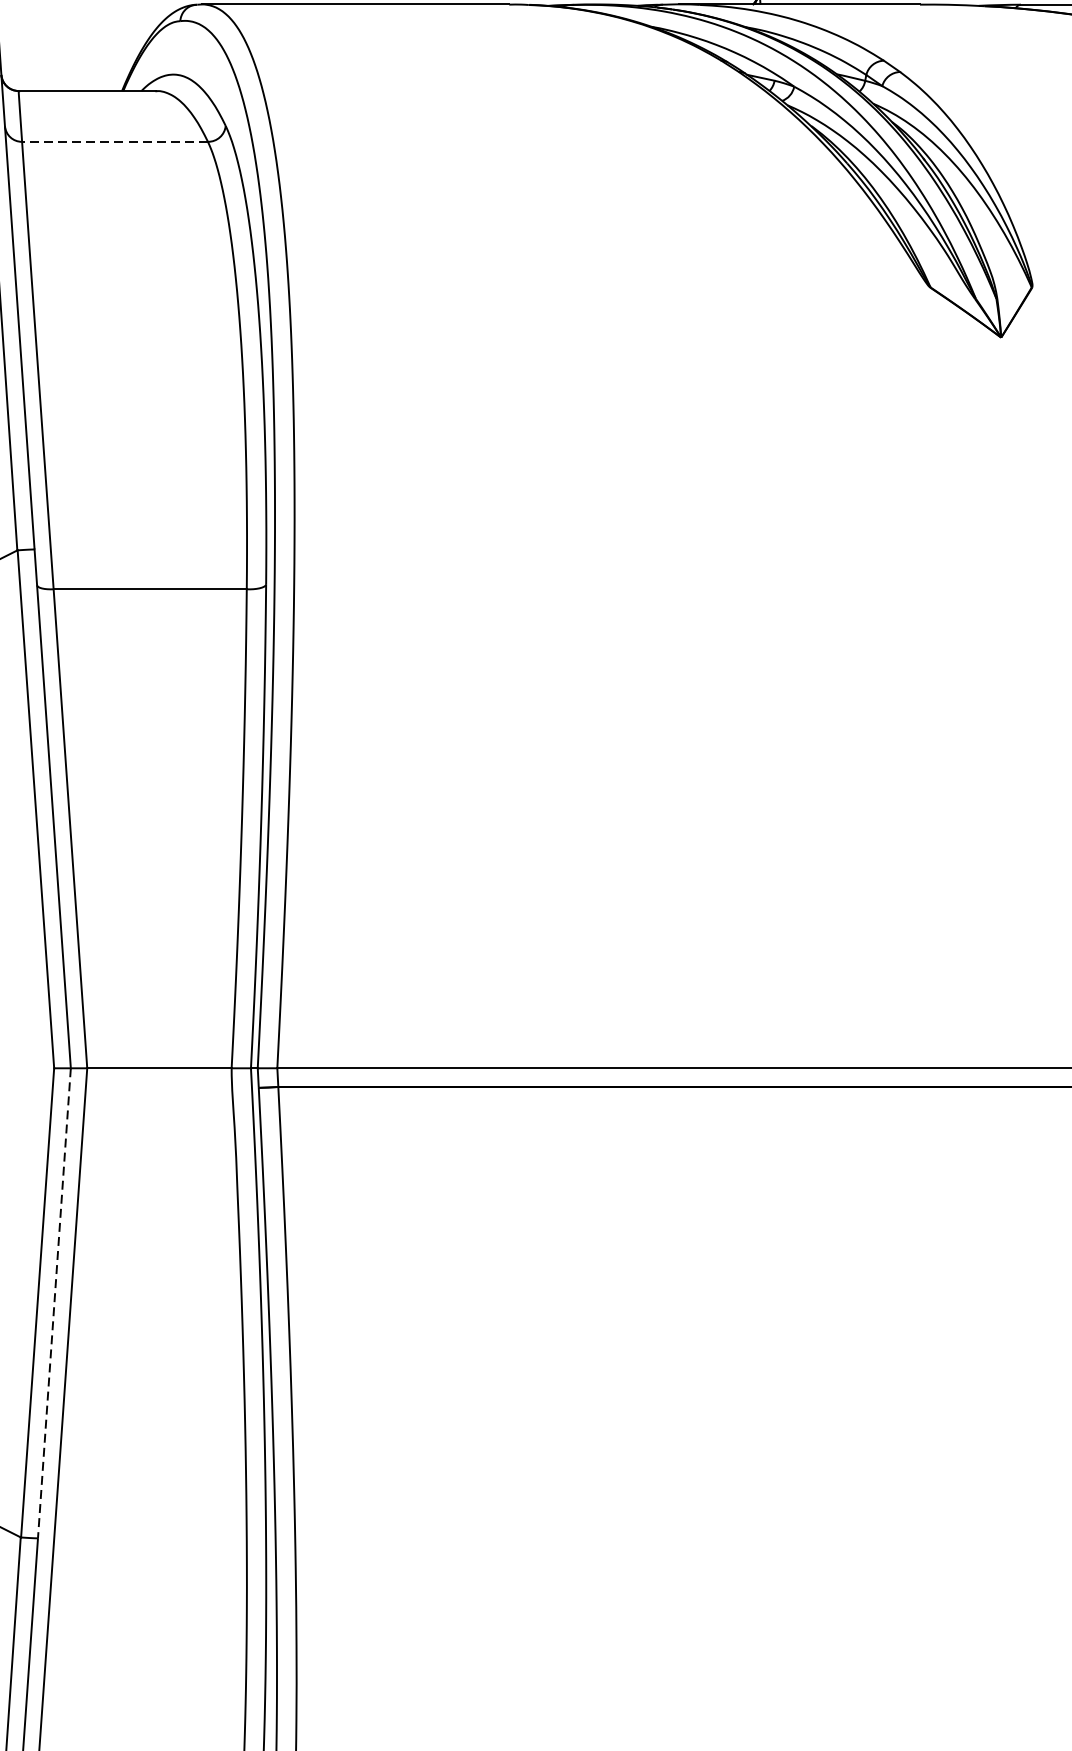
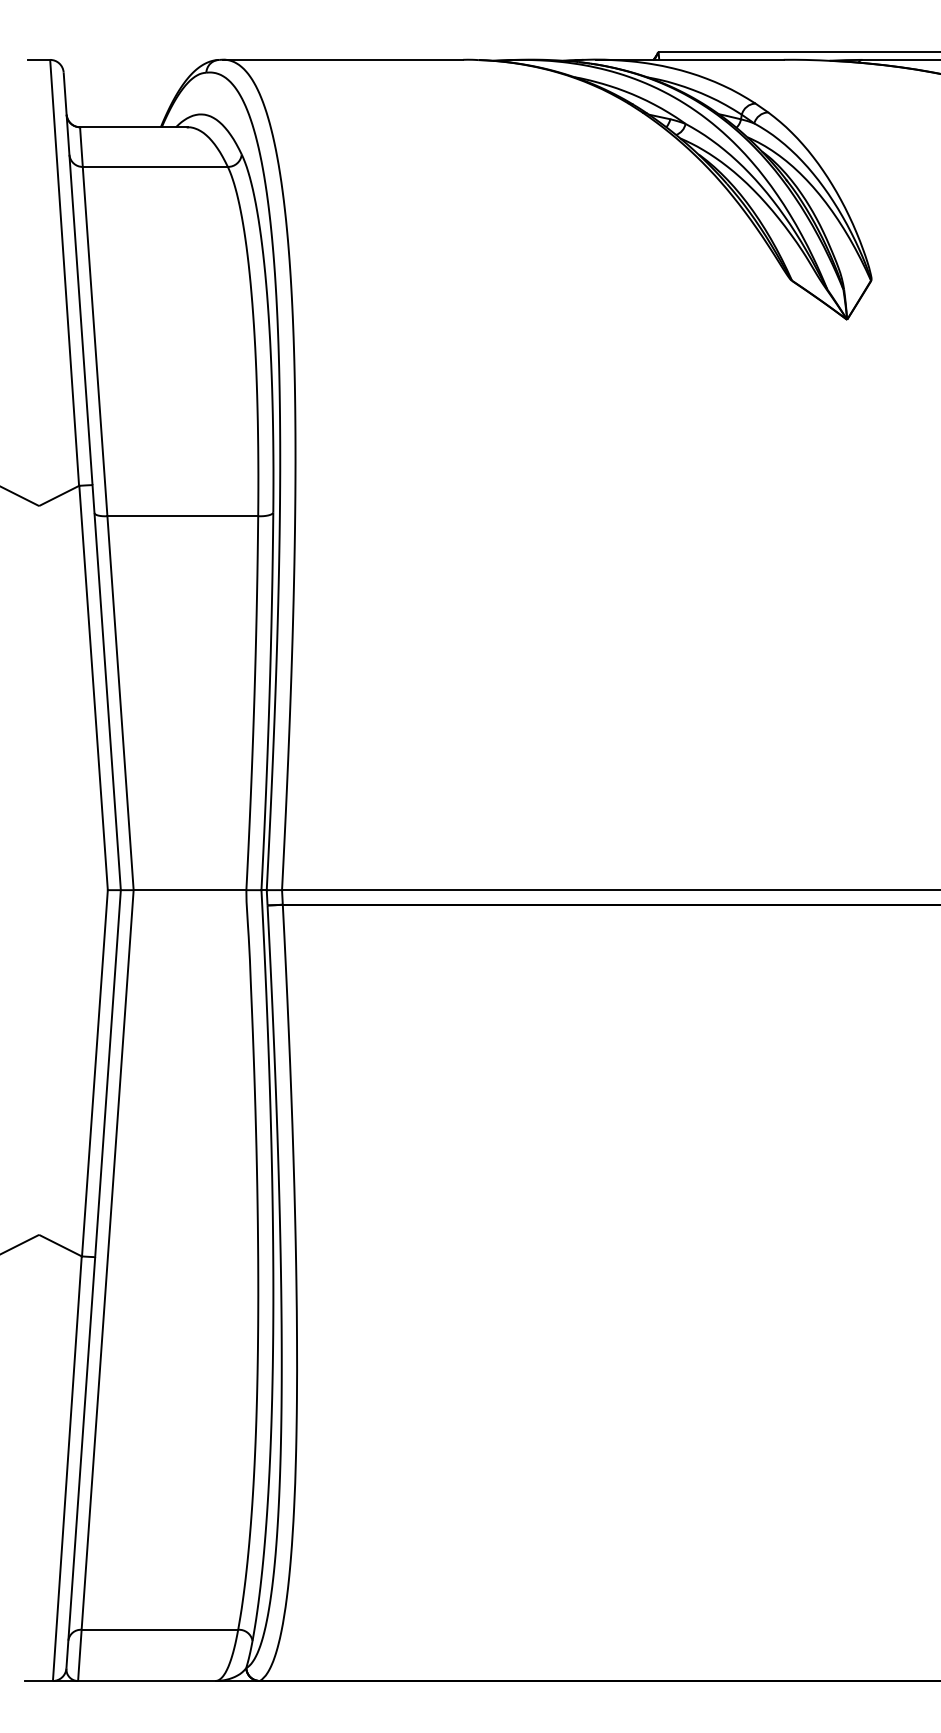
line: (115, 141) -> (155, 166), dashed -> solid
line: (55, 1303) -> (108, 1073), dashed -> solid

